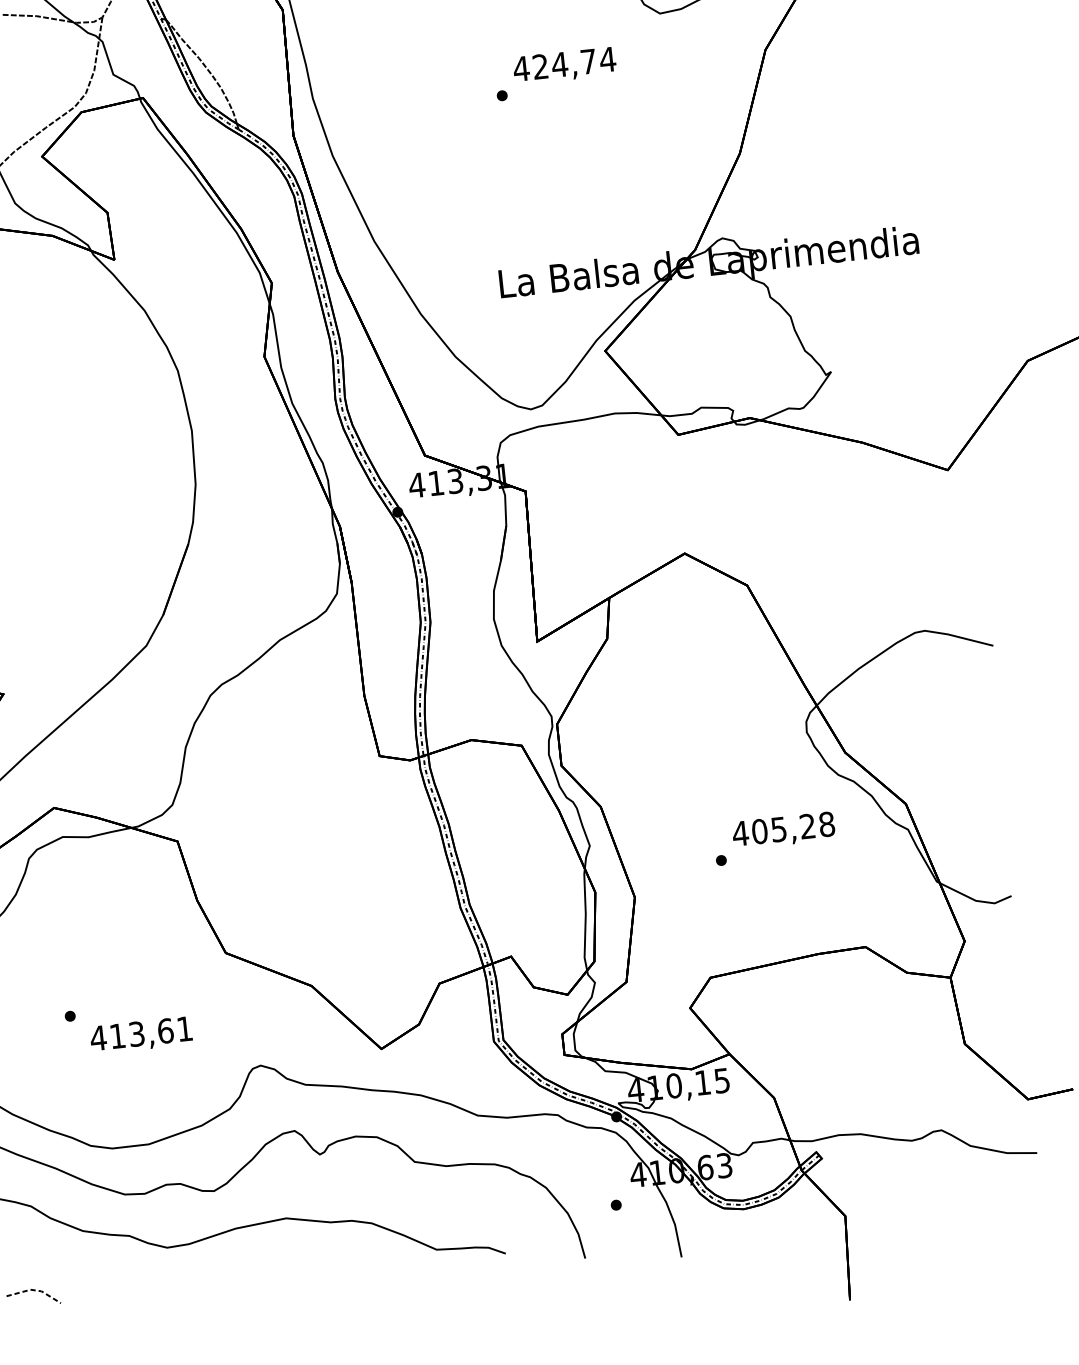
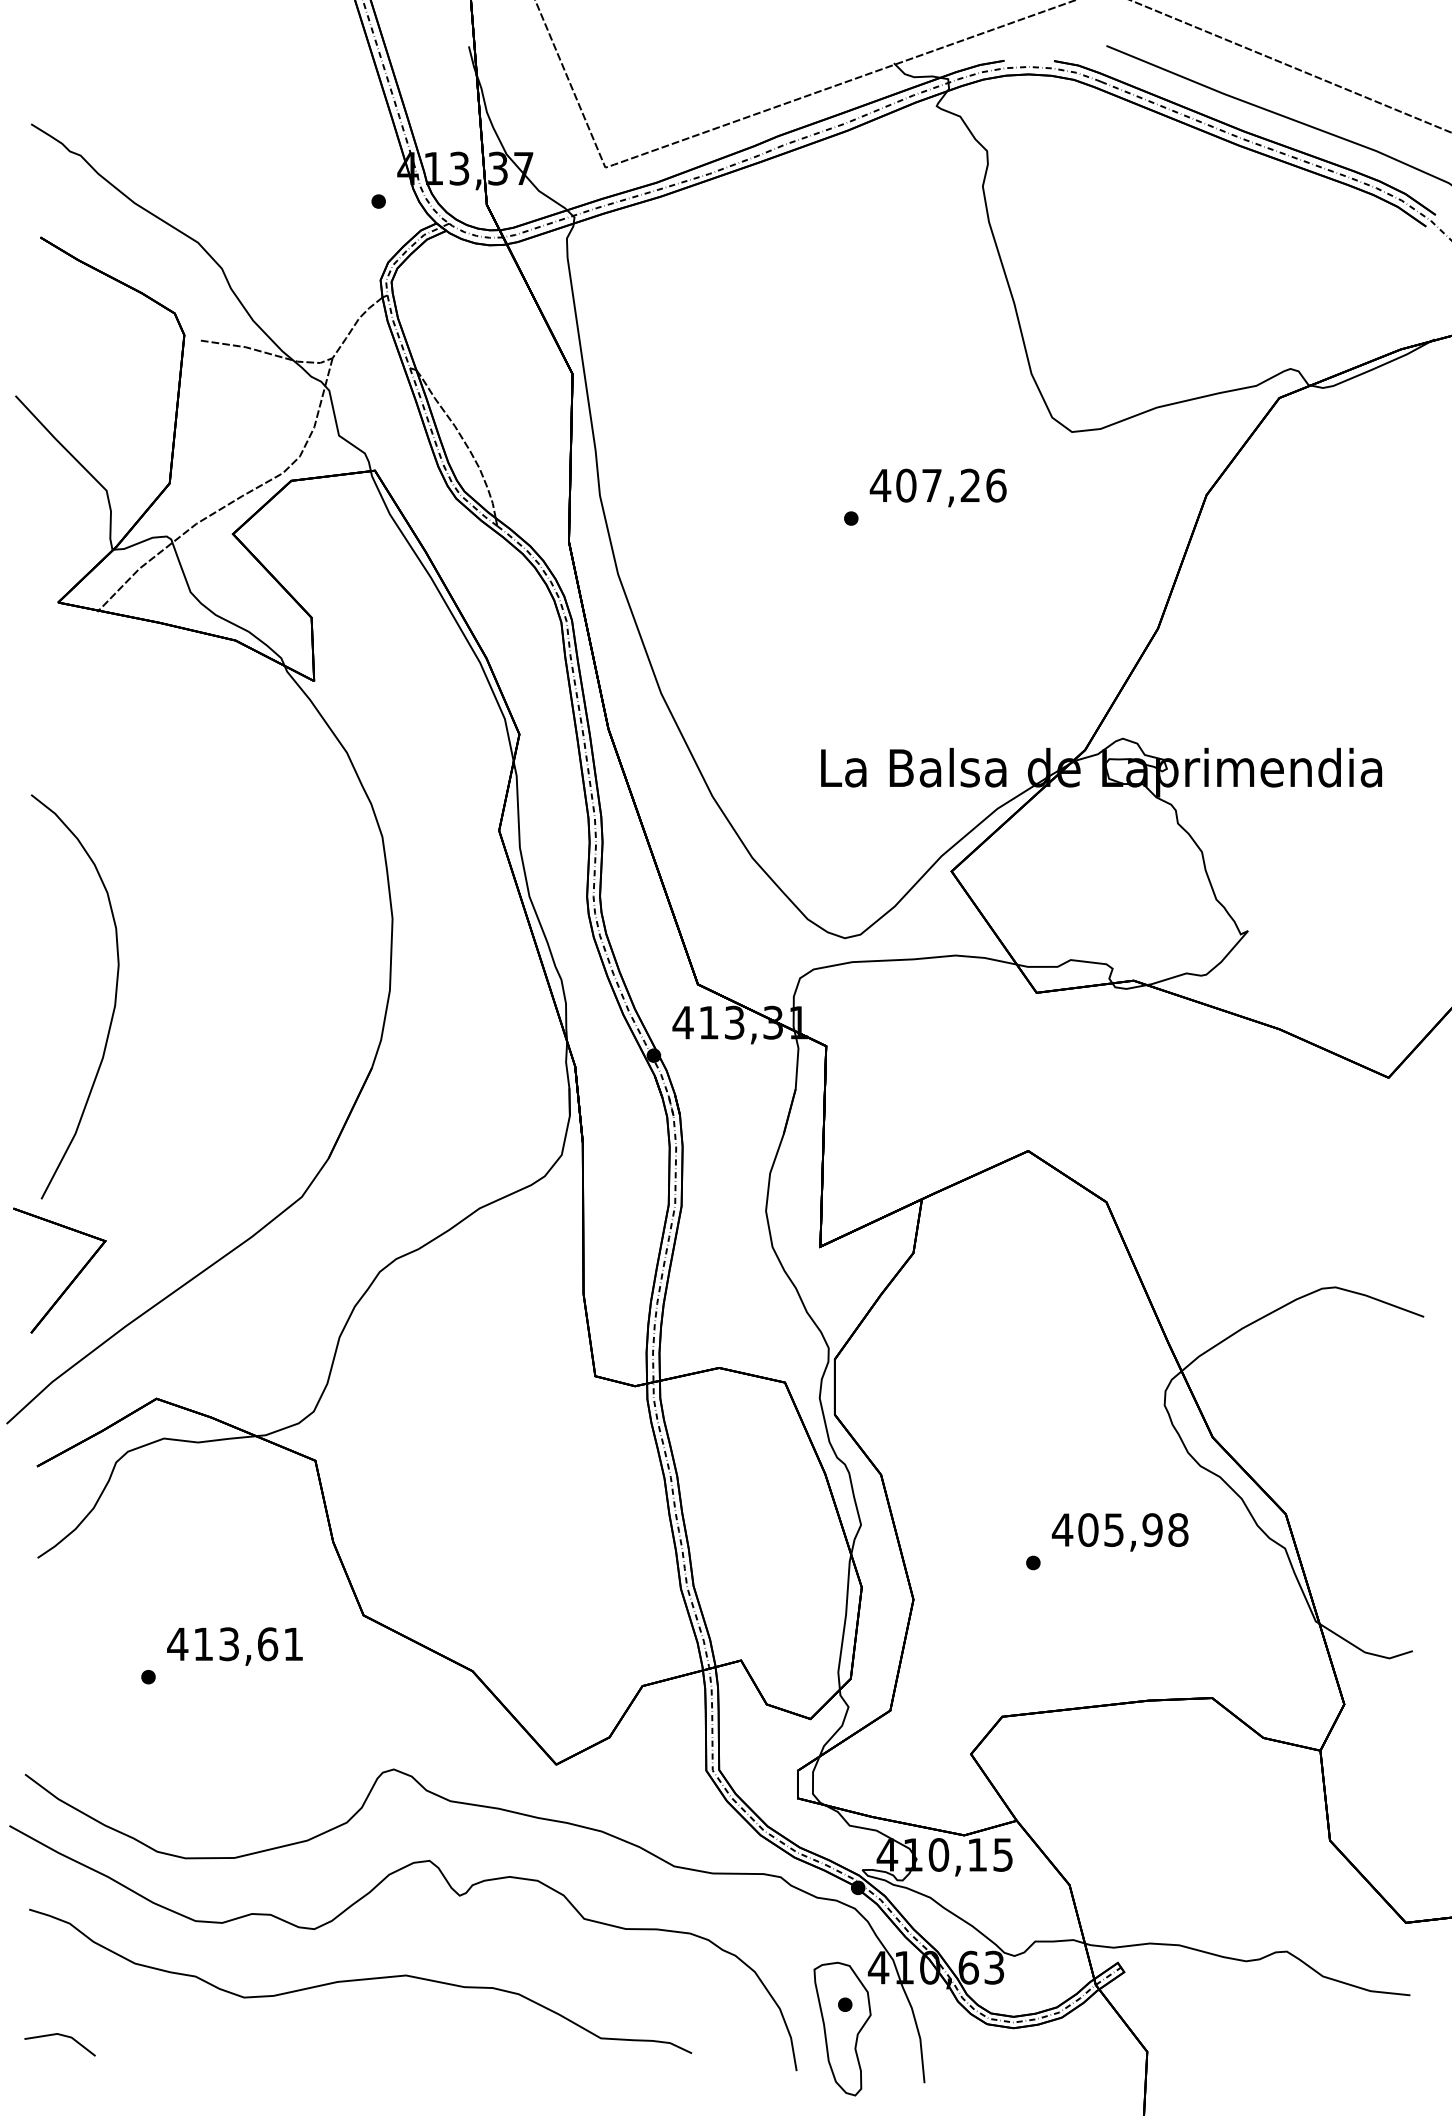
text: (574, 63) -> (951, 485), 424,74 -> 407,26
text: (807, 826) -> (1152, 1529), 405,28 -> 405,98
text: (140, 1035) -> (234, 1646), moved
part: (616, 1223) -> (842, 2028), added
line: (35, 1290) -> (63, 2035), dashed -> solid

